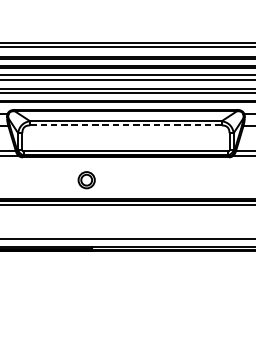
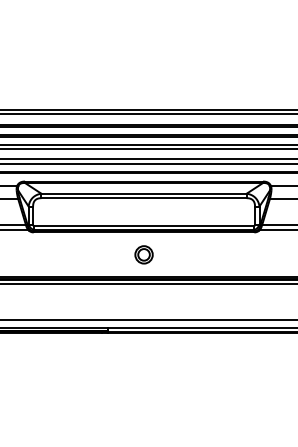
line: (126, 125) -> (144, 198), dashed -> solid
part: (86, 179) -> (143, 254), moved

